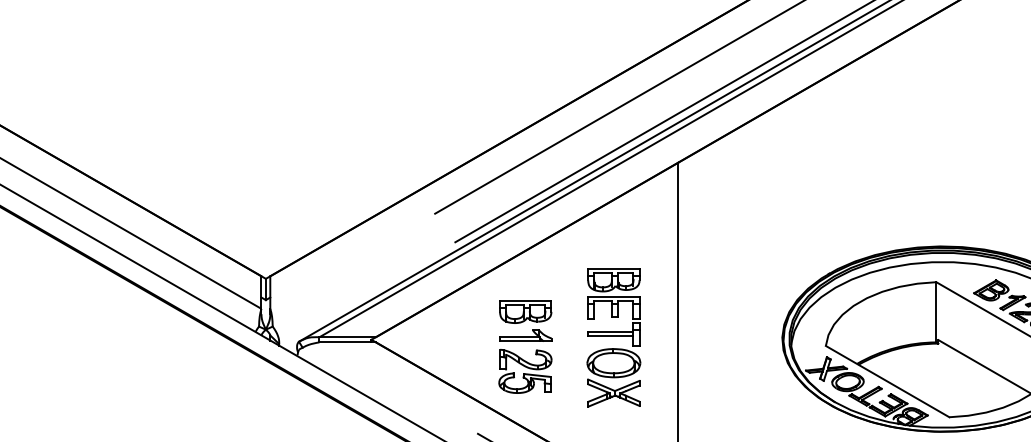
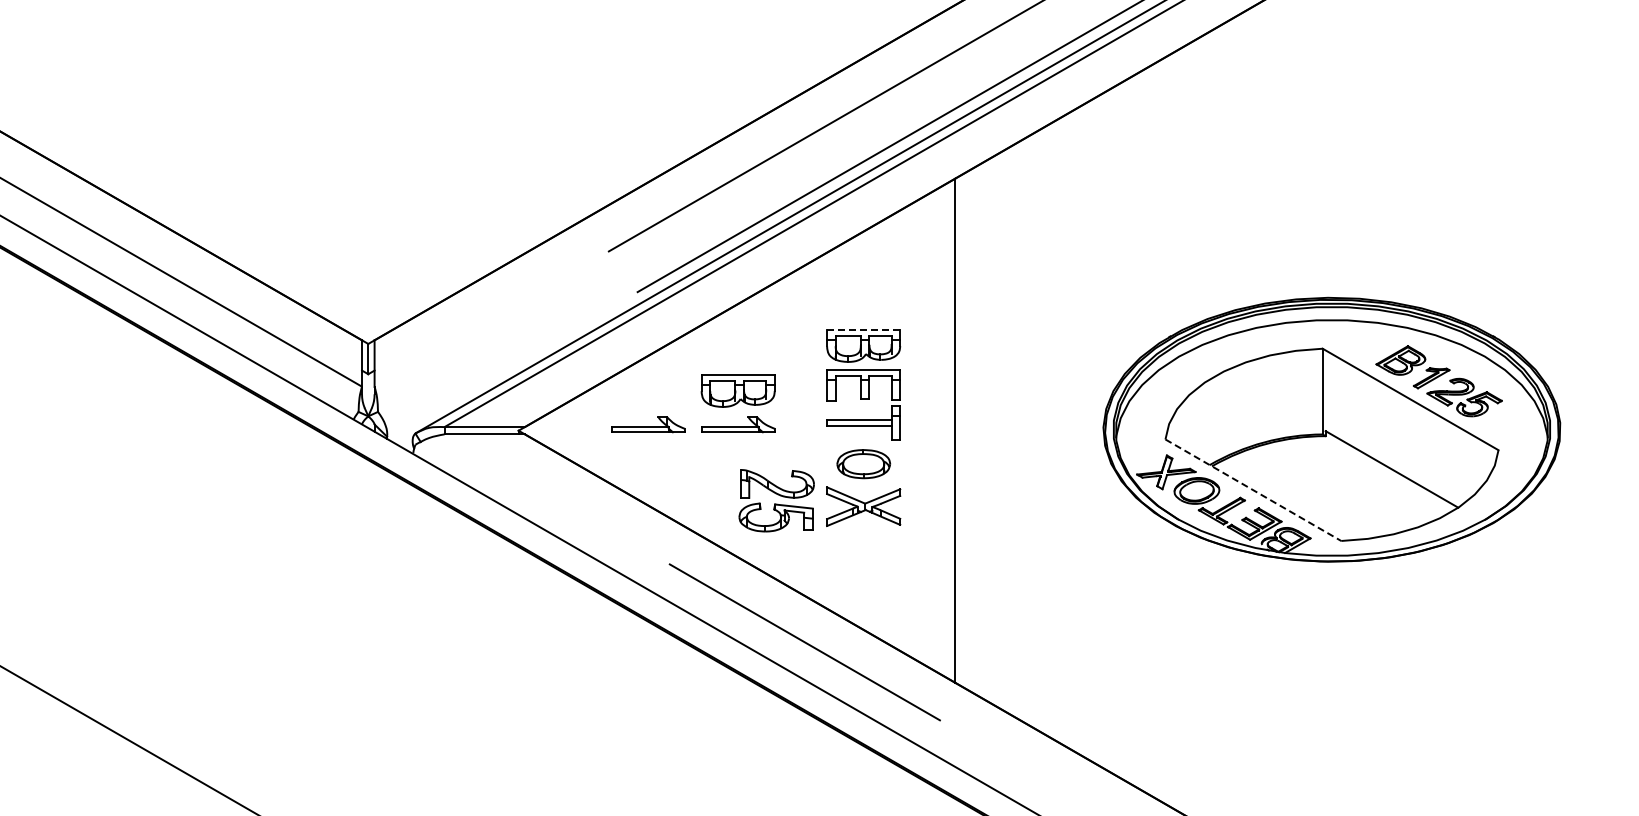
line: (613, 269) -> (863, 330), solid -> dashed
part: (462, 335) -> (648, 424), added
part: (613, 363) -> (863, 464), size x0.7
part: (525, 371) -> (776, 500), moved
line: (887, 381) -> (1253, 490), solid -> dashed

